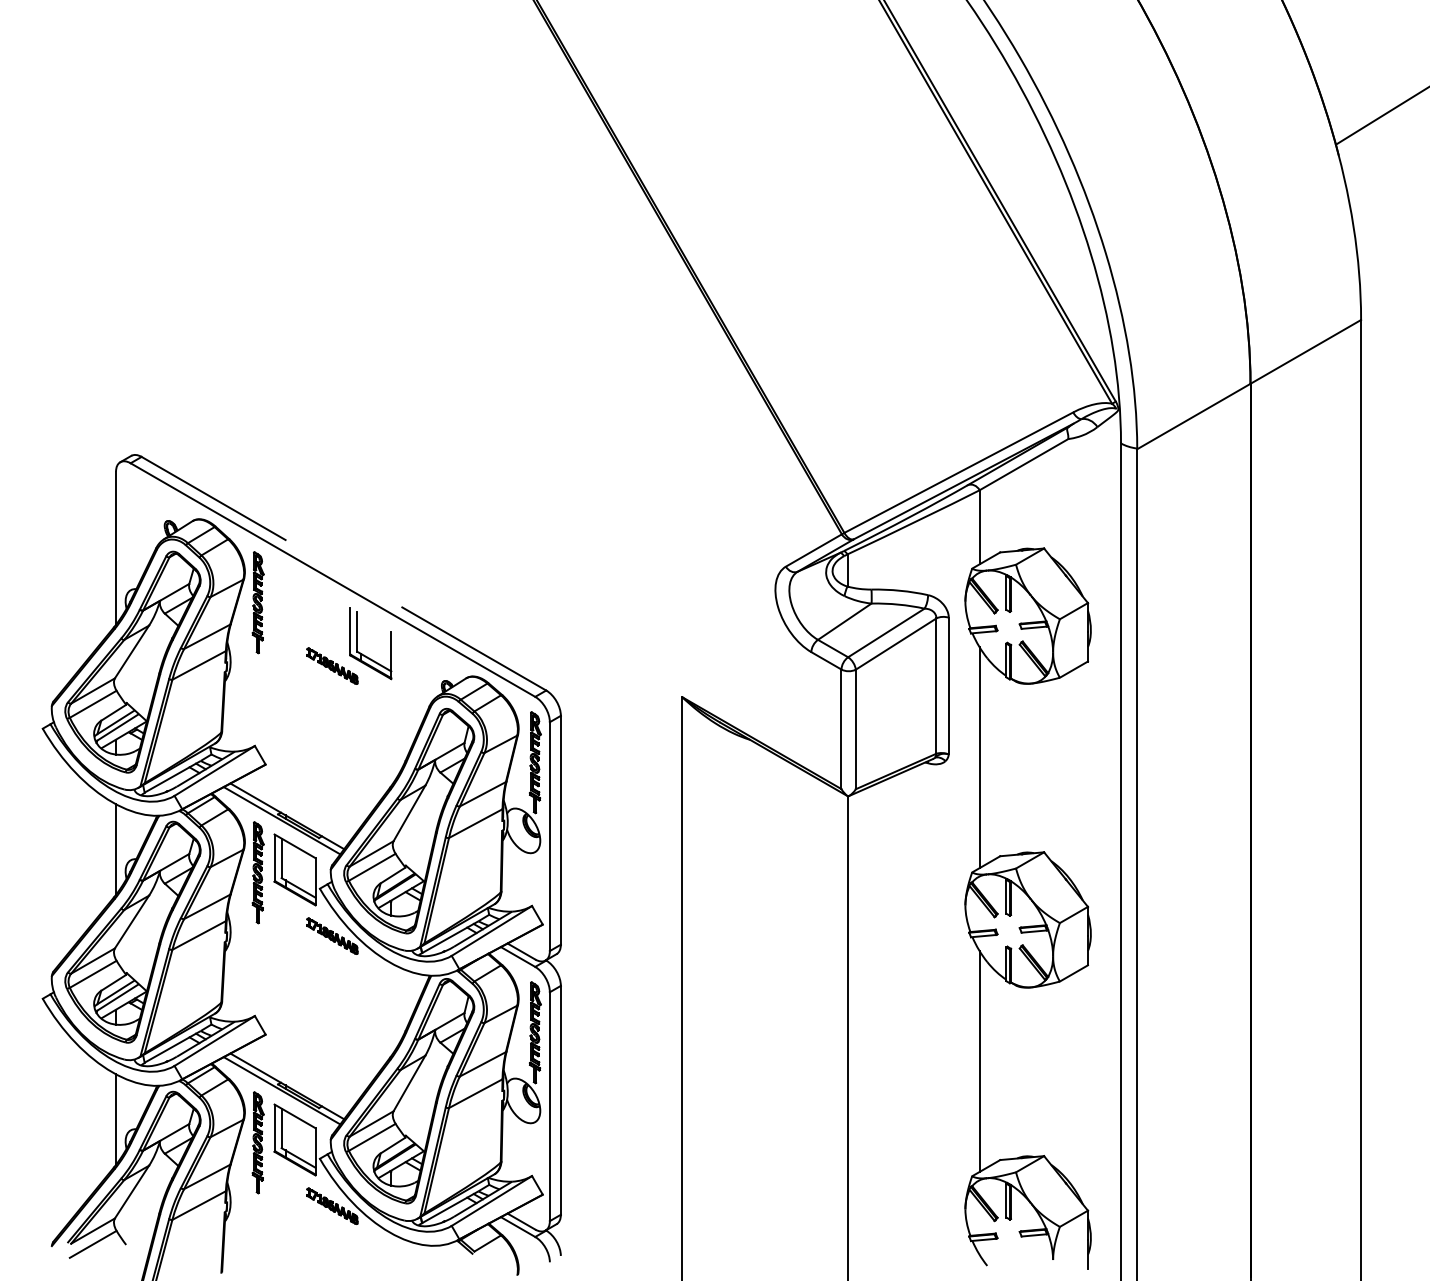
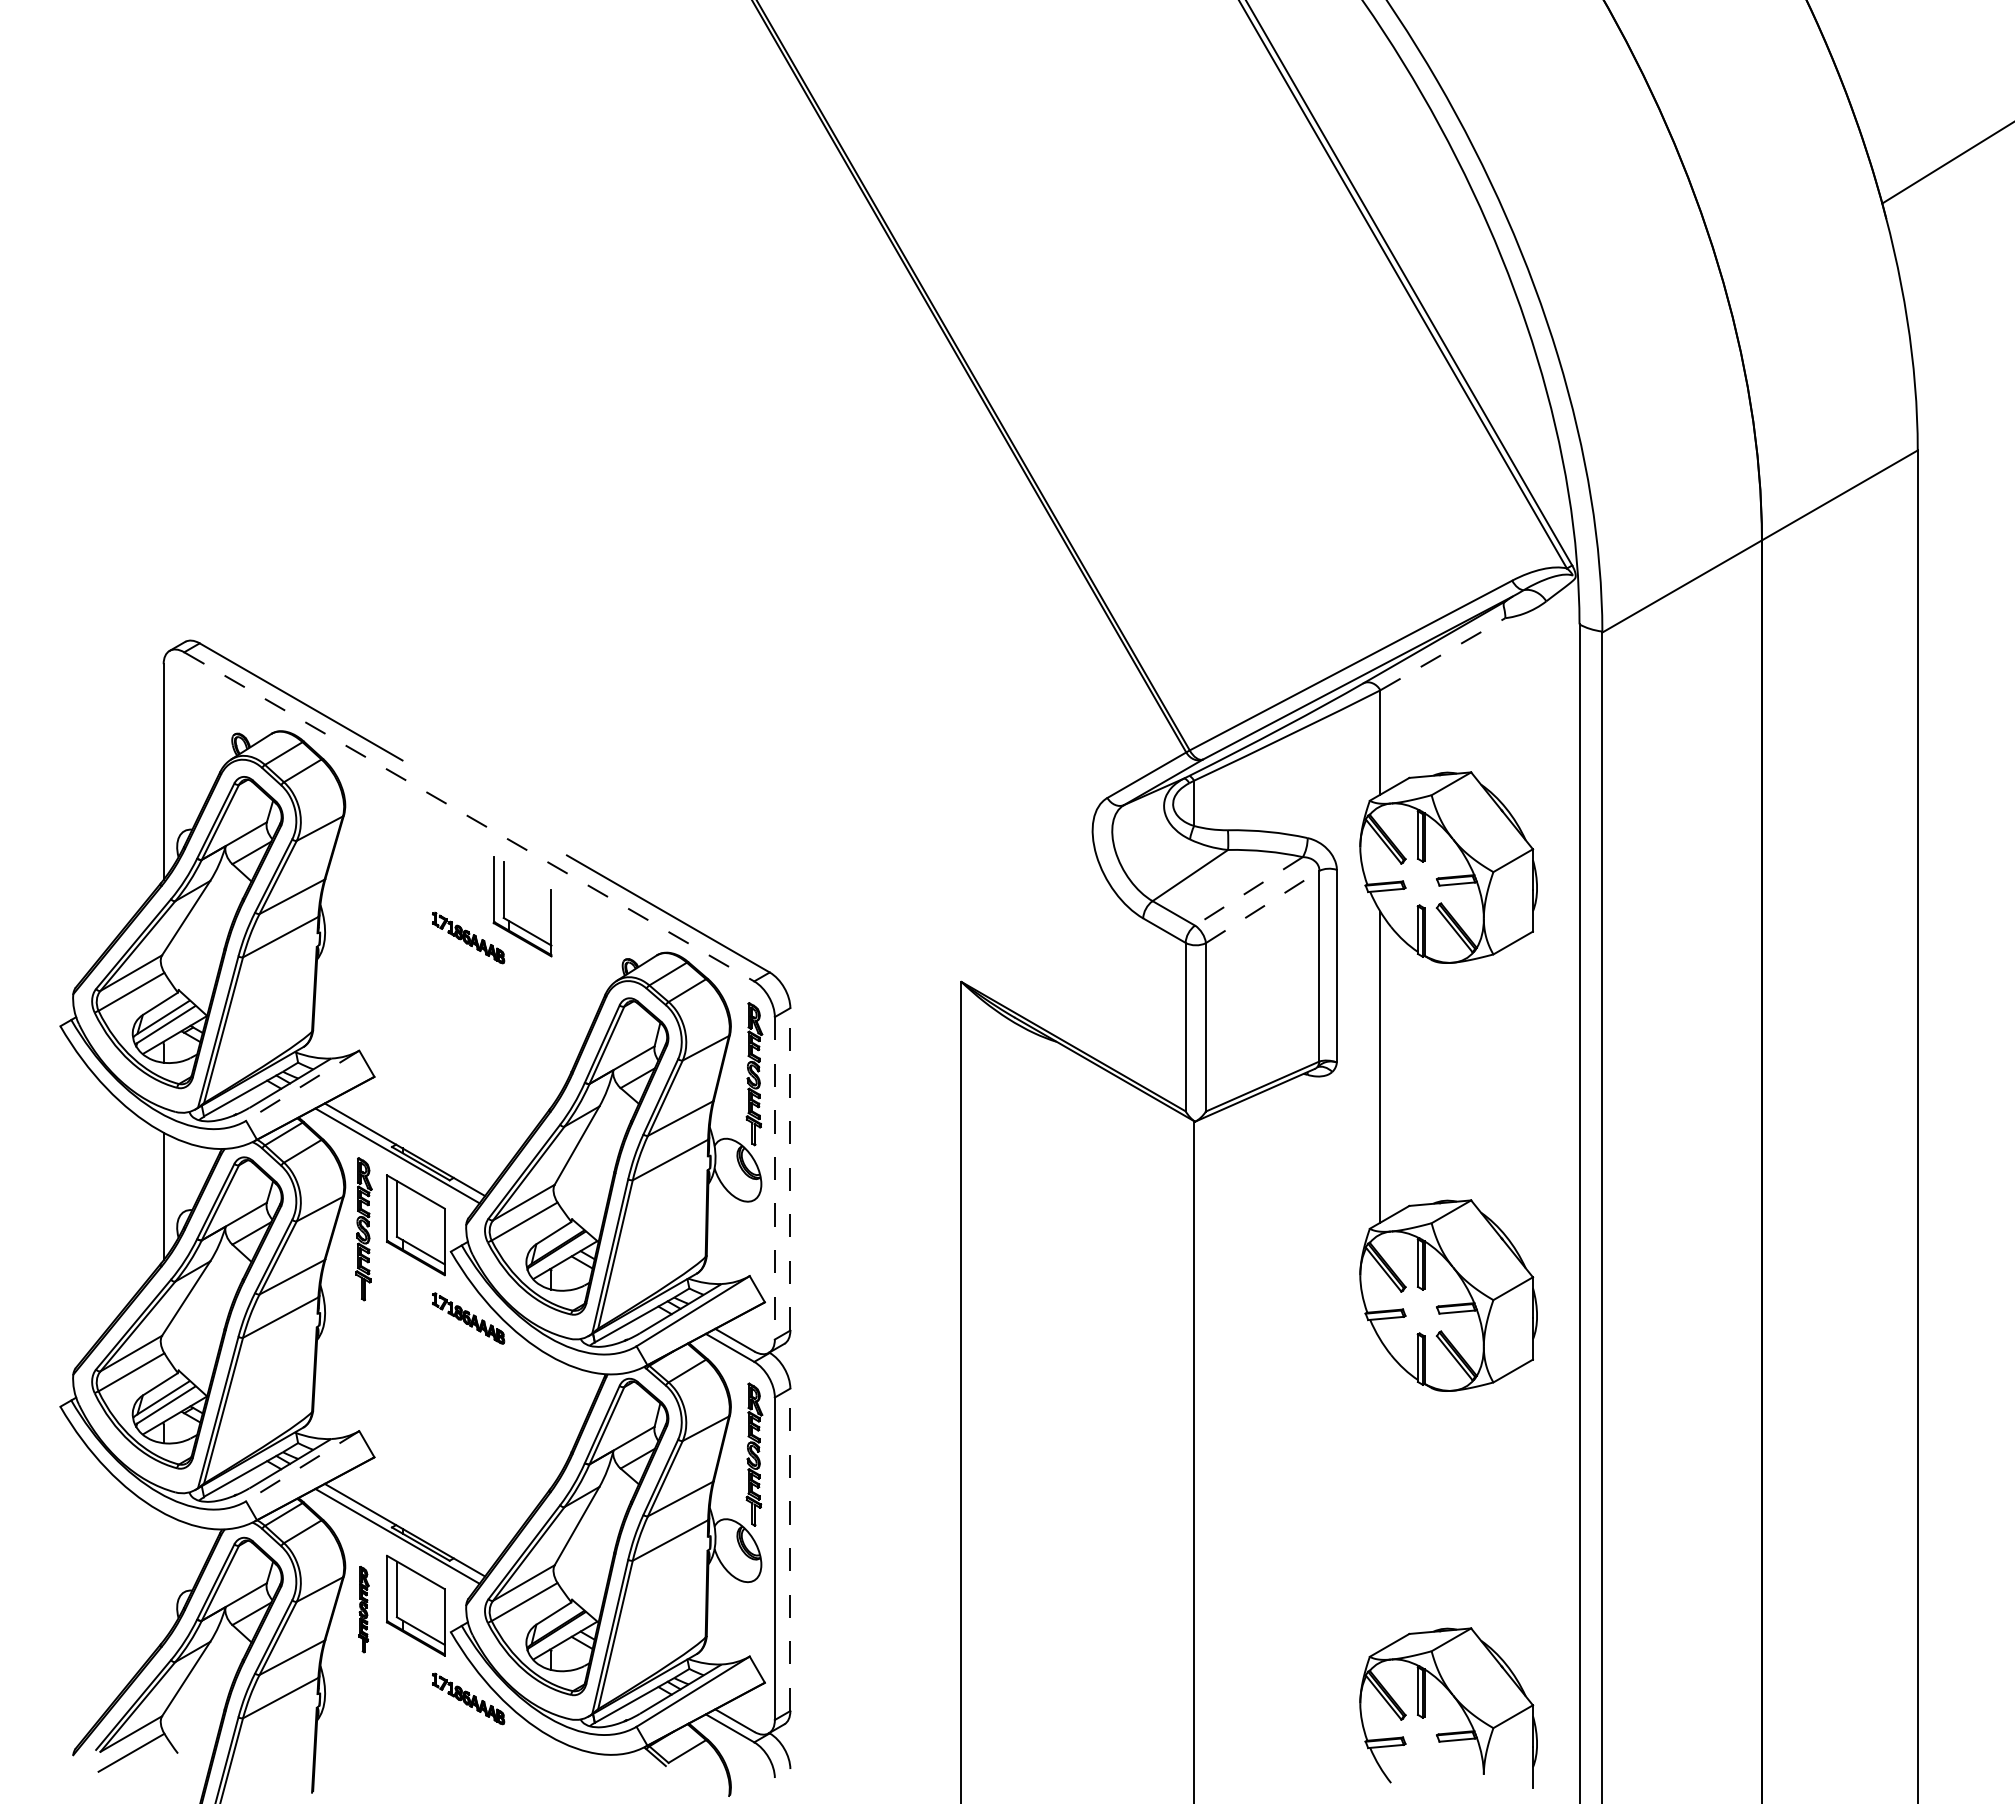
line: (1024, 464) -> (1443, 653), solid -> dashed
line: (333, 580) -> (469, 817), solid -> dashed
part: (257, 602) -> (363, 848), removed
line: (886, 633) -> (1248, 891), solid -> dashed
line: (896, 643) -> (1263, 906), solid -> dashed
line: (214, 770) -> (302, 1085), solid -> dashed
line: (560, 829) -> (790, 1168), solid -> dashed
line: (549, 836) -> (774, 1178), solid -> dashed
line: (214, 1041) -> (302, 1466), solid -> dashed
line: (979, 1061) -> (1380, 1494), removed
line: (560, 1100) -> (790, 1549), solid -> dashed
line: (115, 1119) -> (163, 1576), removed
part: (257, 1142) -> (363, 1609), size x0.6

